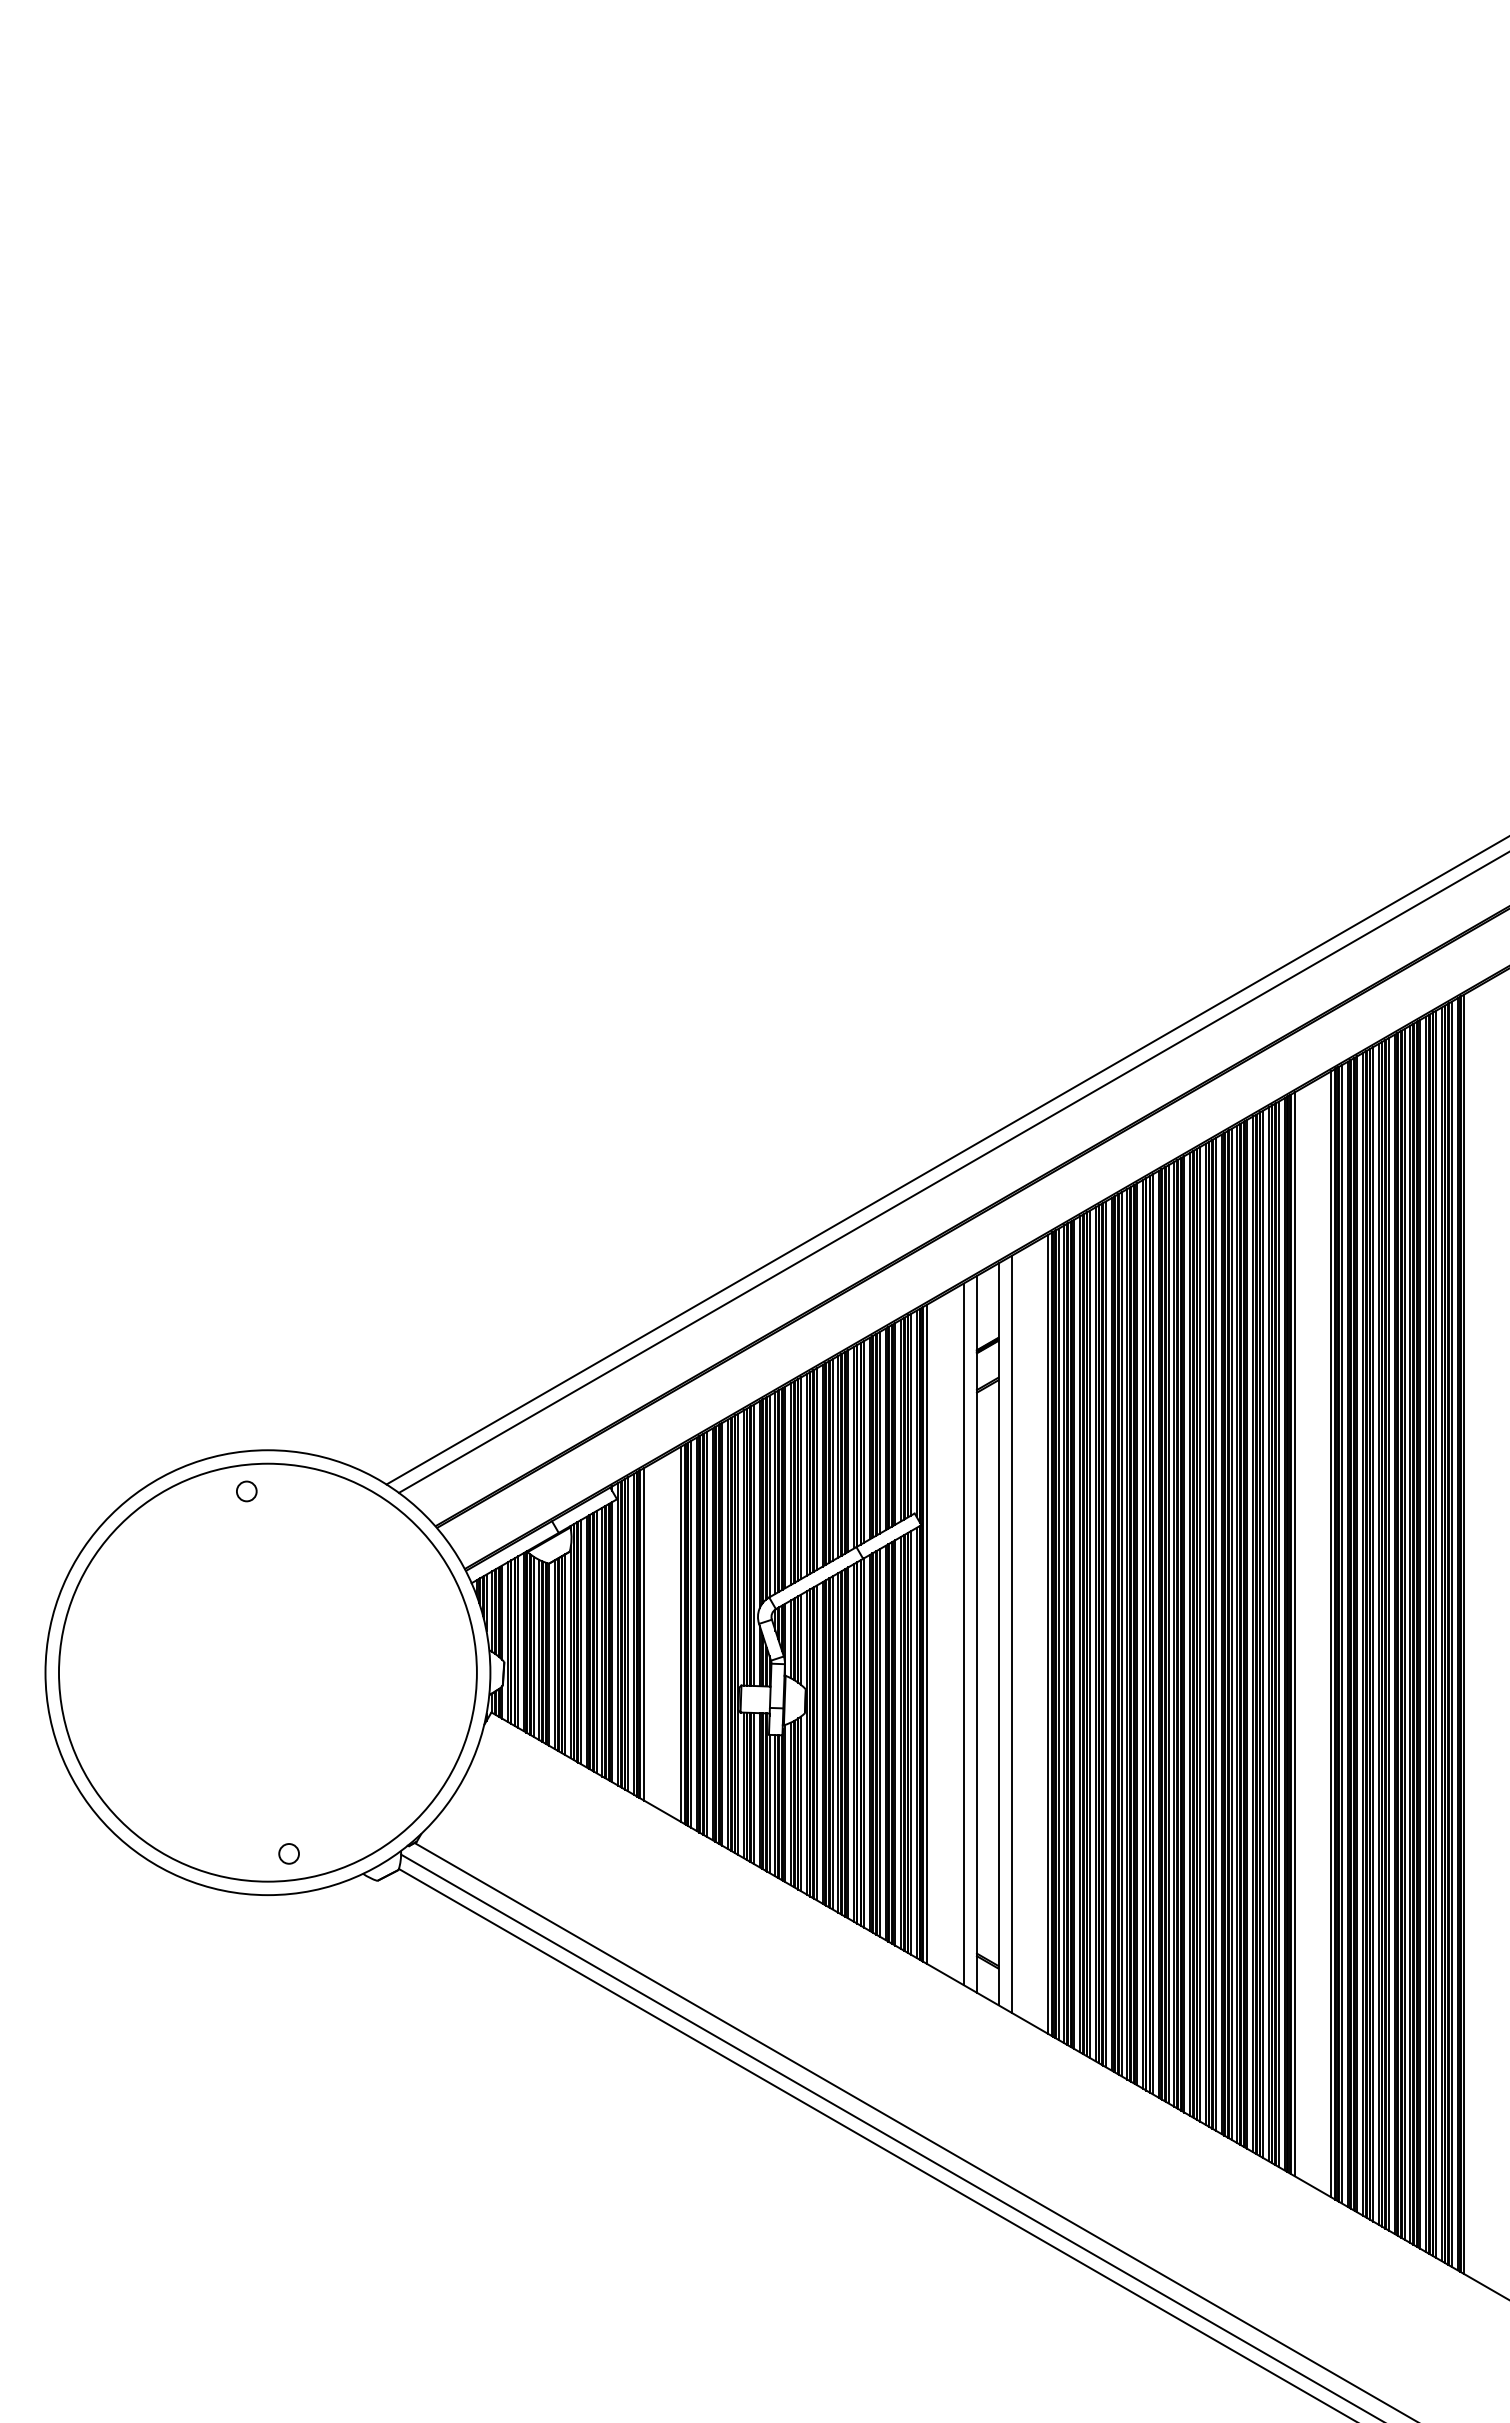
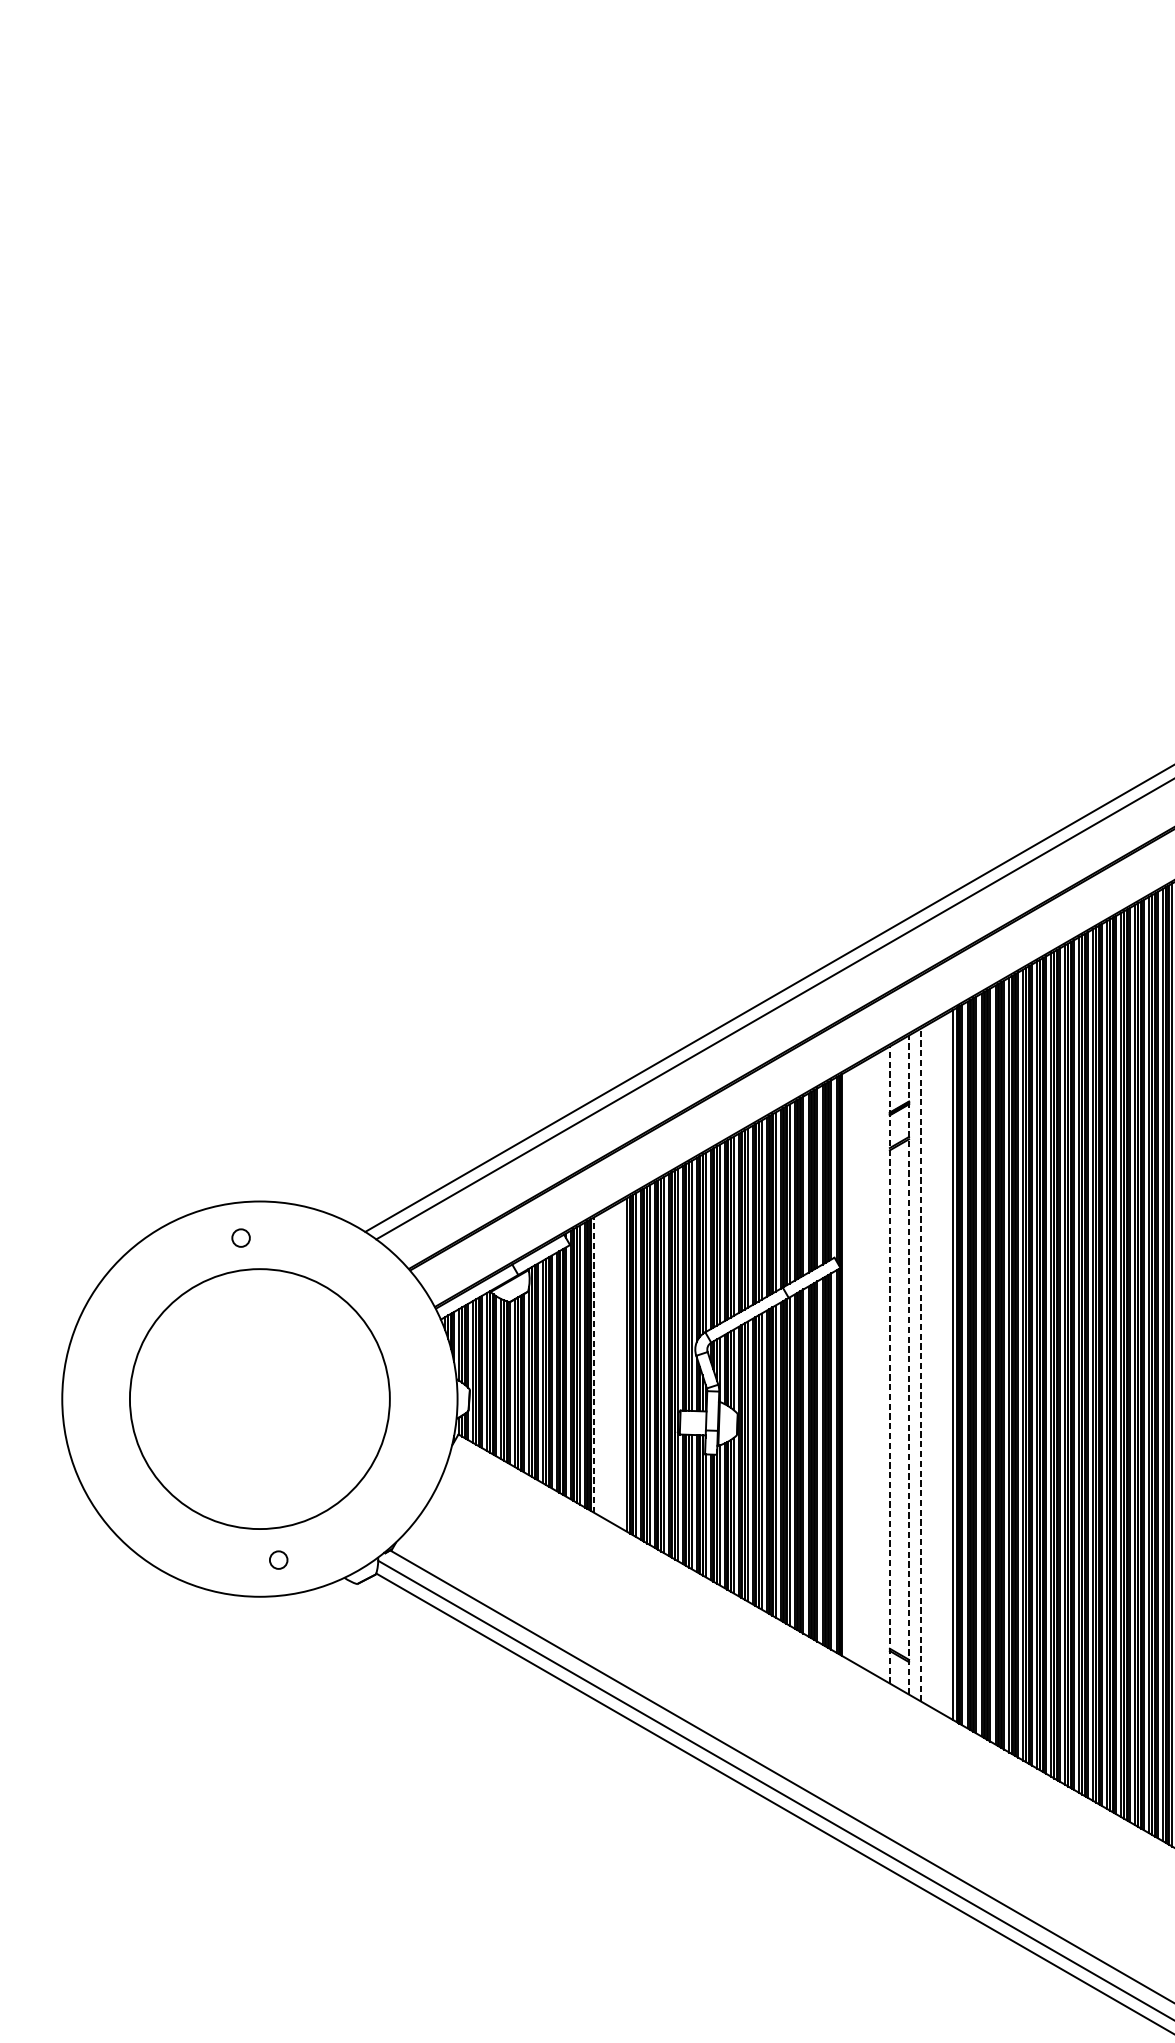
line: (644, 1633) -> (594, 1364), solid -> dashed
line: (963, 1633) -> (877, 1364), removed
line: (976, 1633) -> (889, 1364), solid -> dashed
line: (927, 1634) -> (845, 1365), removed
line: (998, 1634) -> (909, 1365), solid -> dashed
line: (1012, 1634) -> (921, 1365), solid -> dashed
circle: (267, 1672) -> (259, 1398), size x0.7

